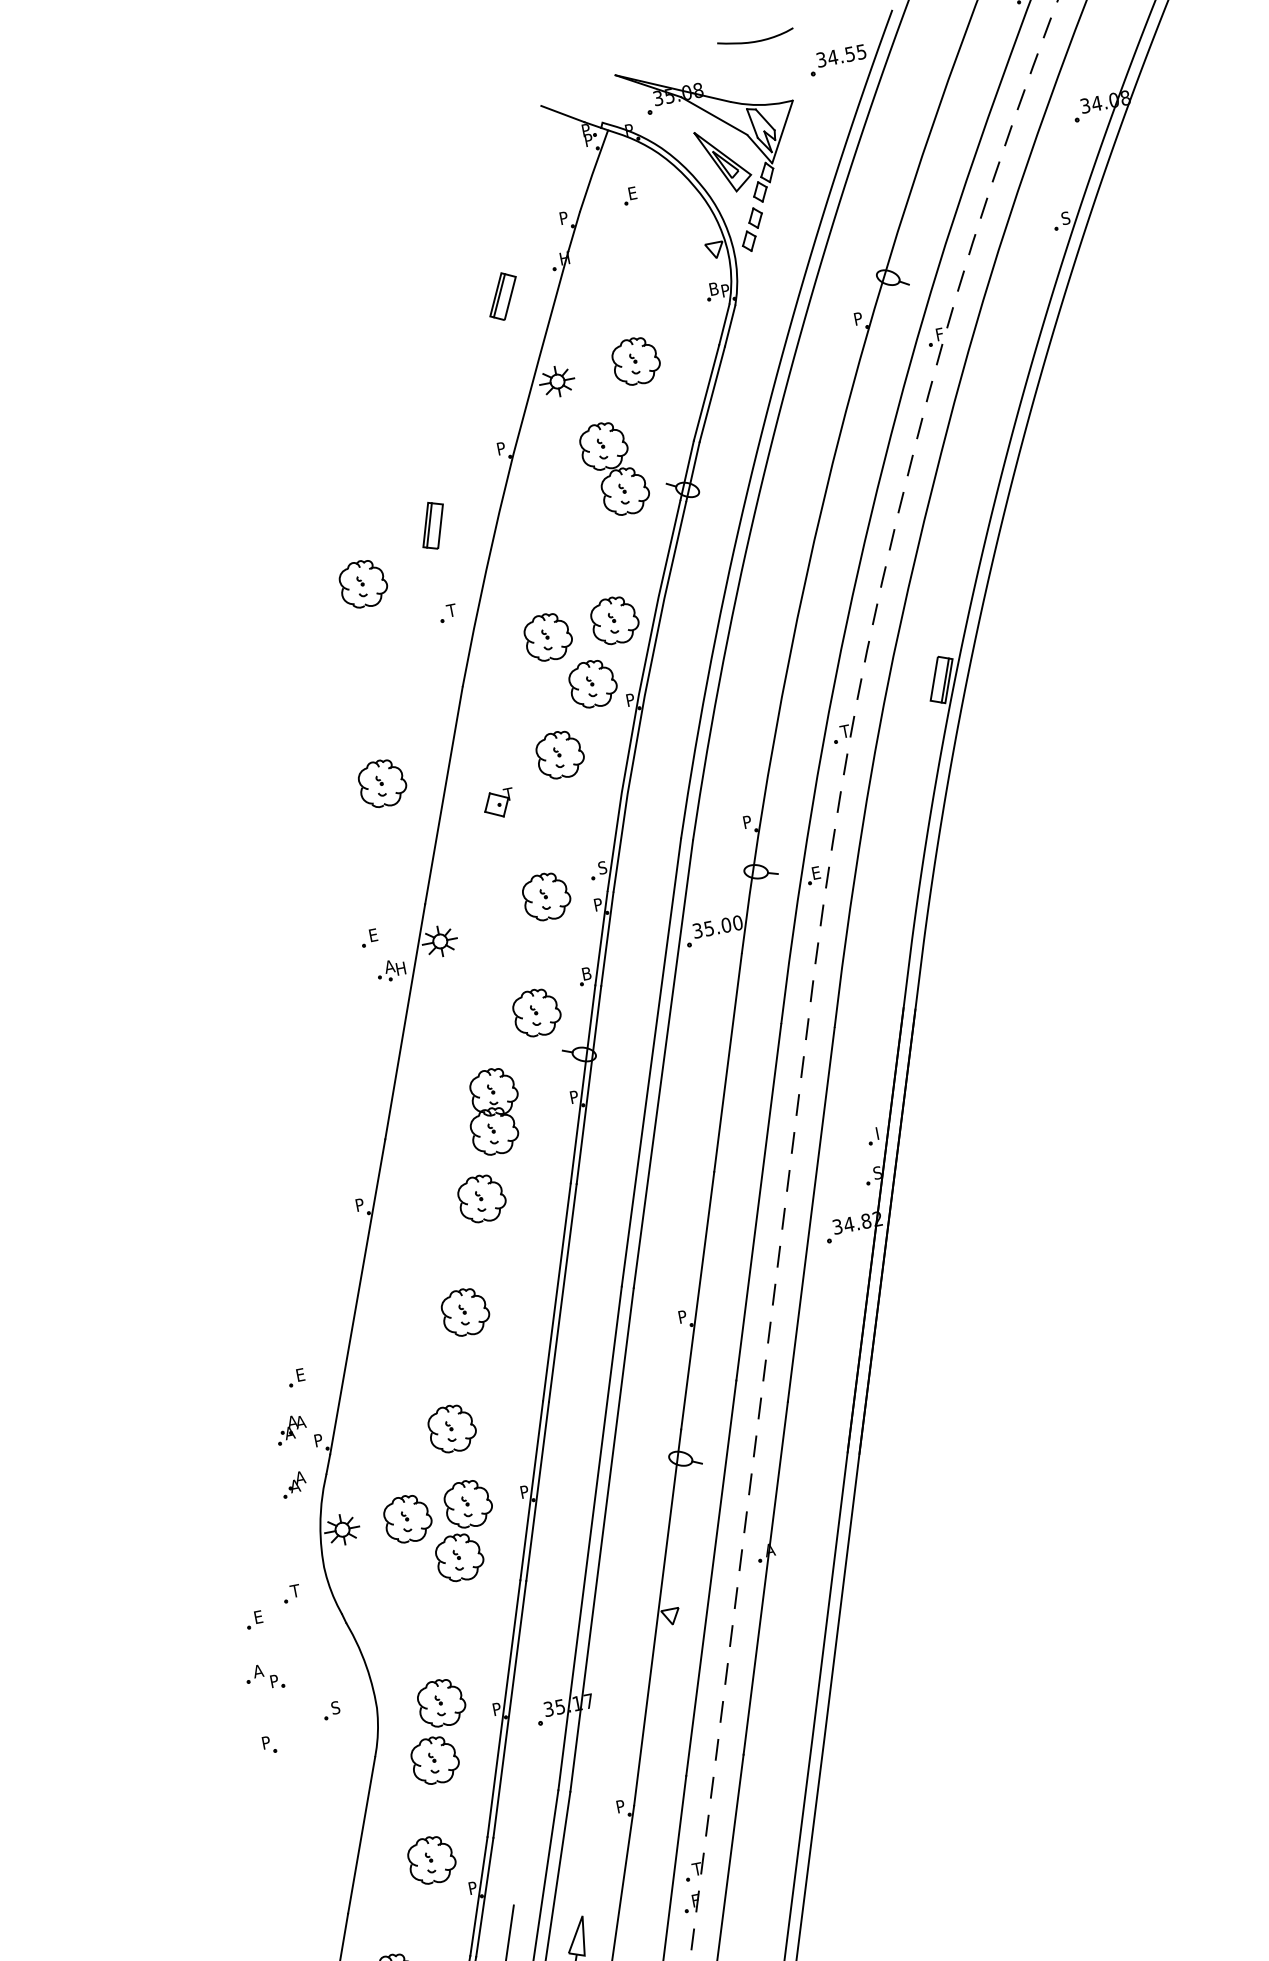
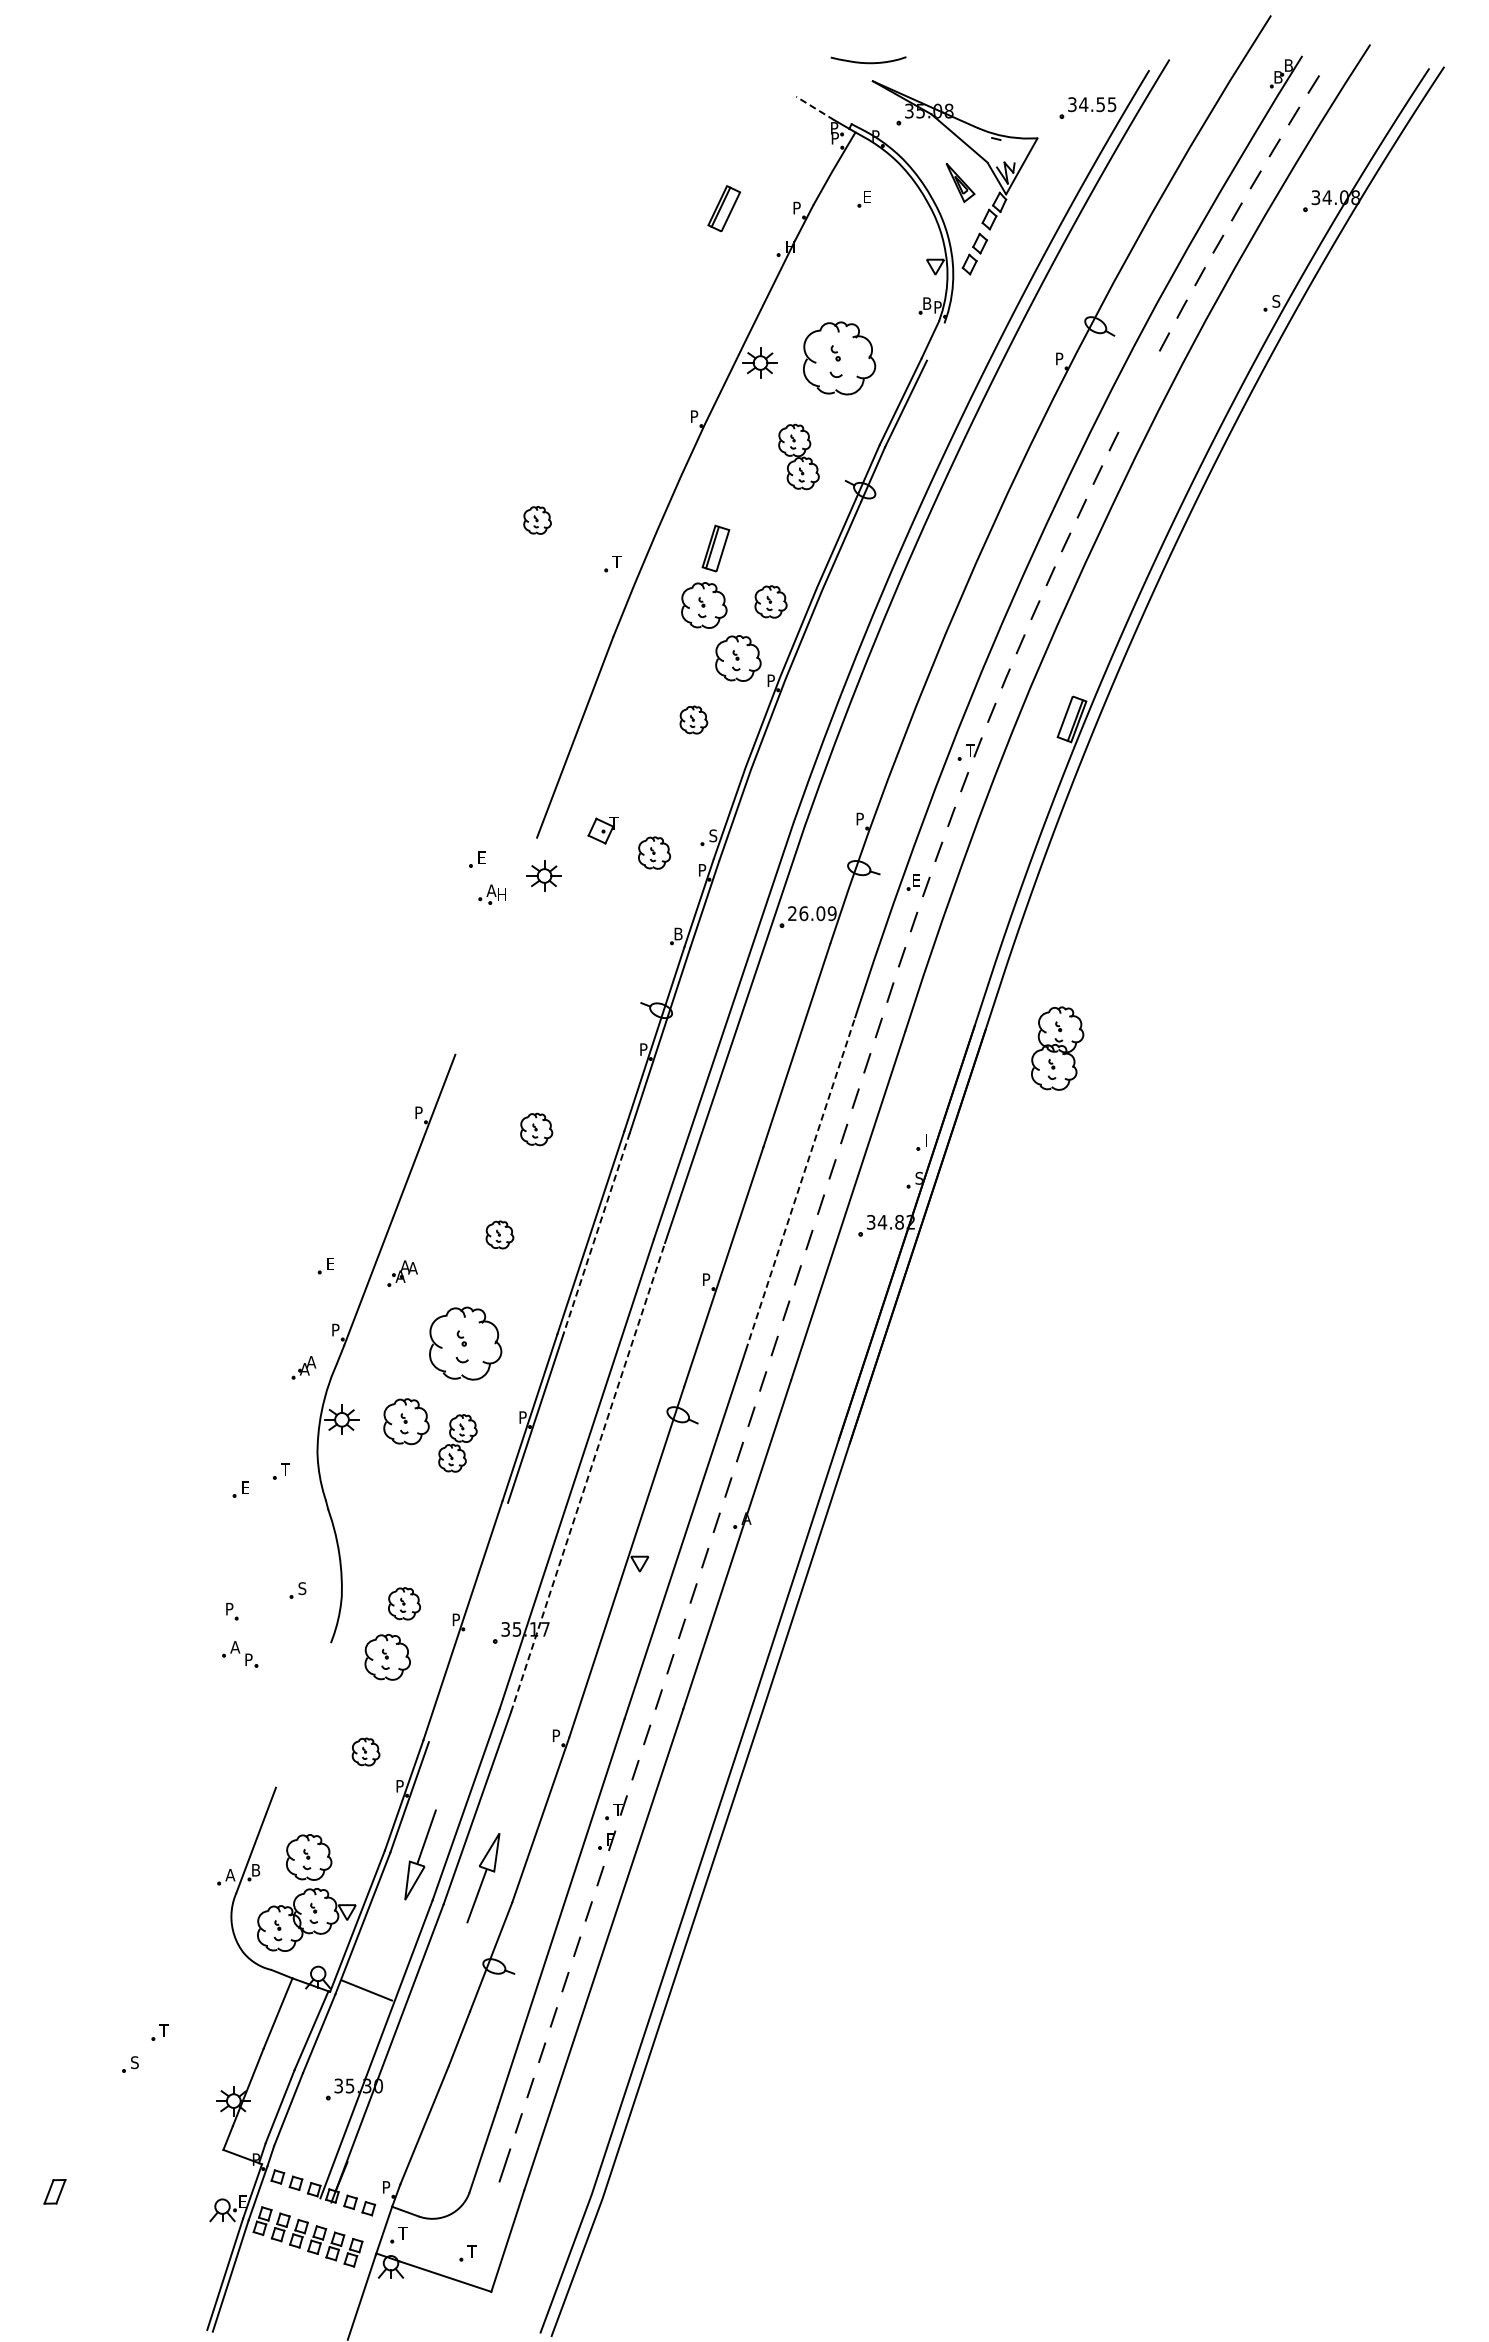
curve: (756, 40) -> (868, 62), moved
line: (562, 114) -> (814, 108), solid -> dashed
line: (765, 119) -> (1007, 151), removed
line: (752, 123) -> (994, 152), removed
part: (723, 160) -> (960, 182), size x0.6
part: (503, 296) -> (724, 208), moved
line: (729, 325) -> (935, 341), removed
part: (943, 336) -> (1137, 391), removed
part: (636, 360) -> (839, 357), size x1.6
part: (614, 468) -> (798, 456), size x0.7
part: (432, 525) -> (715, 548), moved
part: (363, 584) -> (537, 520), size x0.6
part: (614, 620) -> (770, 601), size x0.7
part: (559, 754) -> (693, 719), size x0.6
part: (382, 783) -> (518, 714), removed
part: (498, 804) -> (602, 830), moved
part: (546, 896) -> (654, 852), size x0.7
text: (717, 926) -> (812, 913), 35.00 -> 26.09
part: (536, 1012) -> (623, 961), removed
line: (405, 1020) -> (496, 945), removed
part: (494, 1111) -> (1057, 1048), moved
part: (481, 1198) -> (536, 1129), size x0.7
line: (758, 1202) -> (800, 1184), solid -> dashed
line: (562, 1292) -> (596, 1234), solid -> dashed
part: (465, 1311) -> (499, 1234), size x0.6
part: (452, 1428) -> (465, 1343), size x1.6
part: (291, 1429) -> (402, 1273), moved
part: (463, 1531) -> (457, 1443), size x0.6
line: (602, 1539) -> (588, 1477), solid -> dashed
part: (264, 1677) -> (240, 1654), moved
part: (441, 1702) -> (404, 1603), size x0.7
line: (509, 1709) -> (468, 1622), removed
line: (361, 1835) -> (303, 1715), removed
part: (431, 1859) -> (365, 1751), size x0.6

